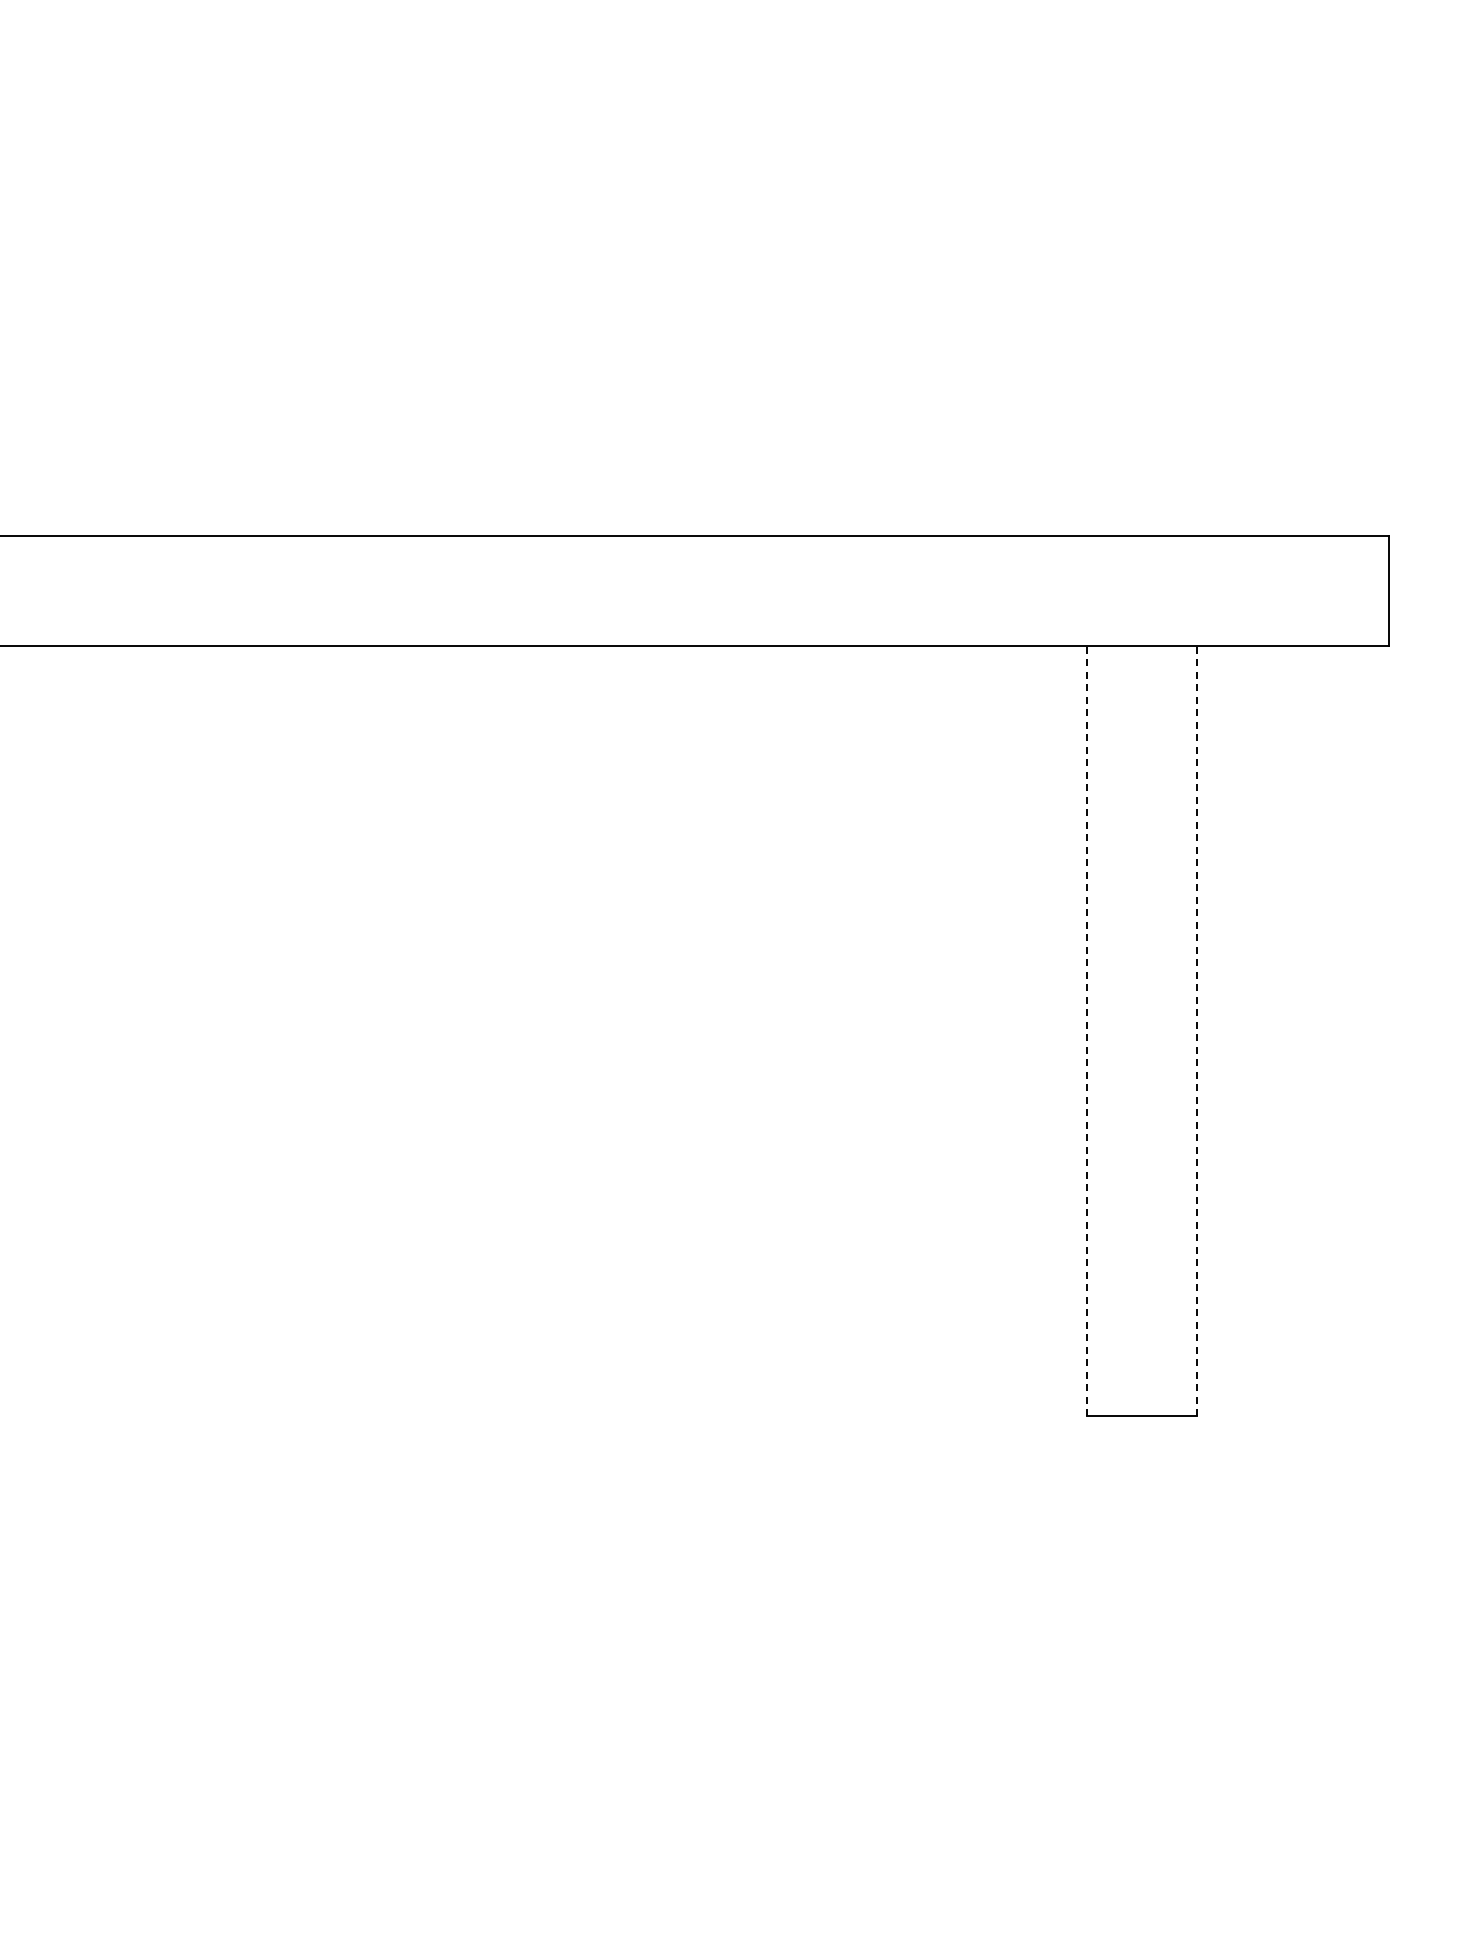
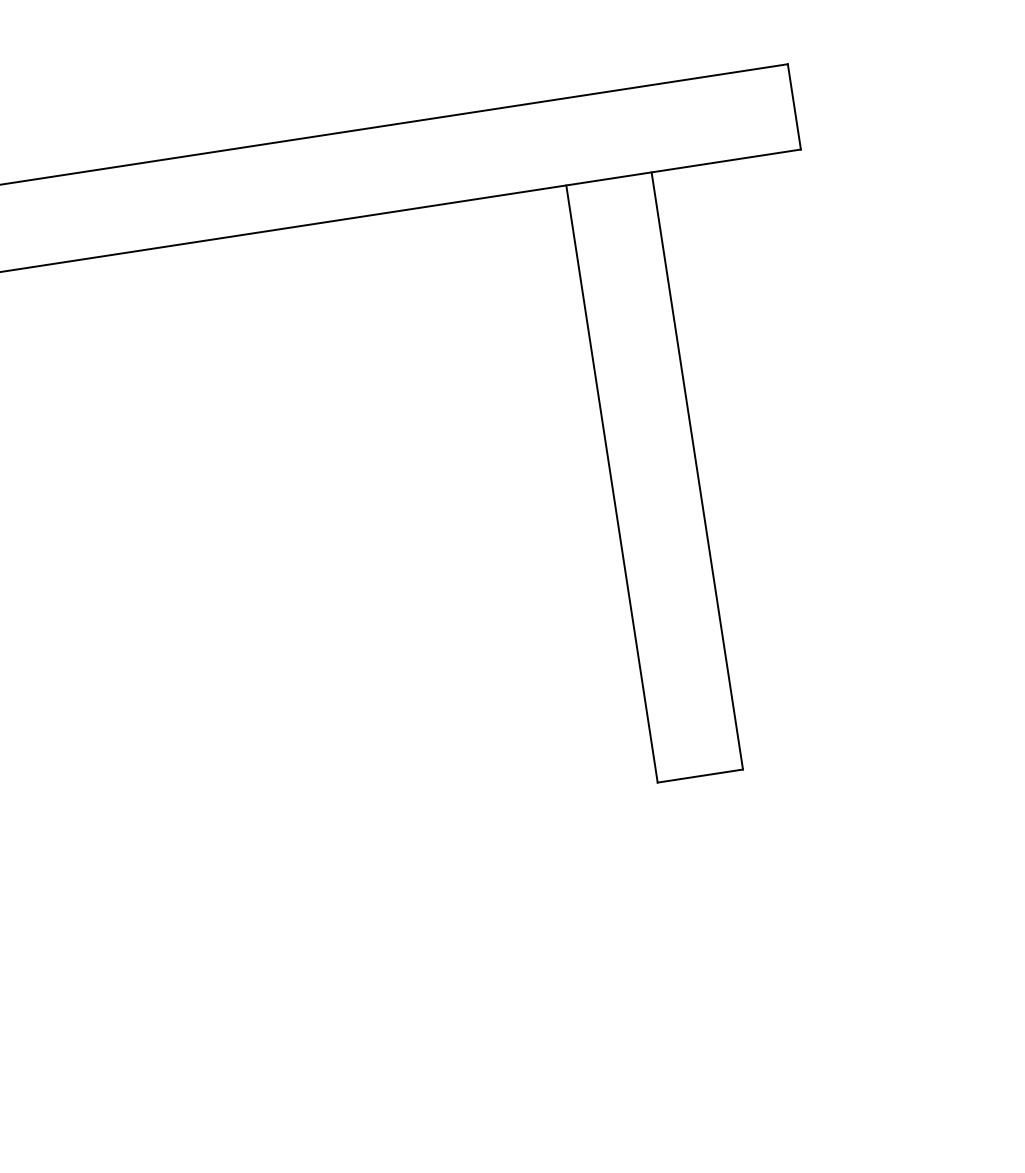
line: (1086, 1030) -> (611, 483), dashed -> solid
line: (1196, 1030) -> (697, 470), dashed -> solid

